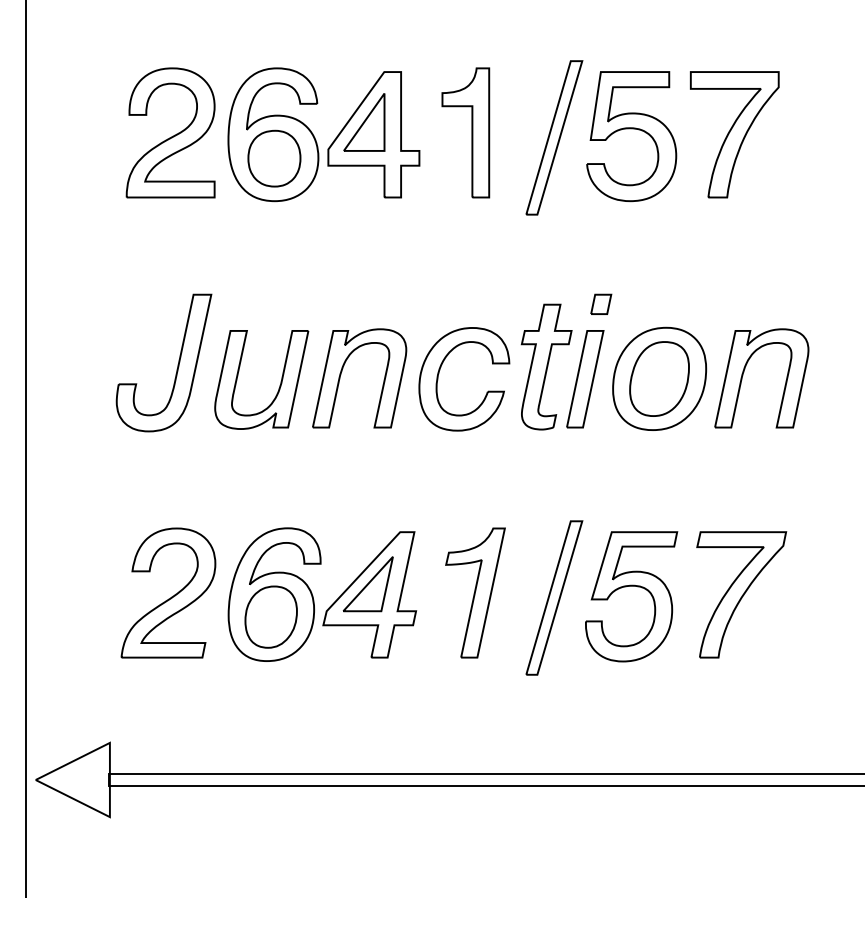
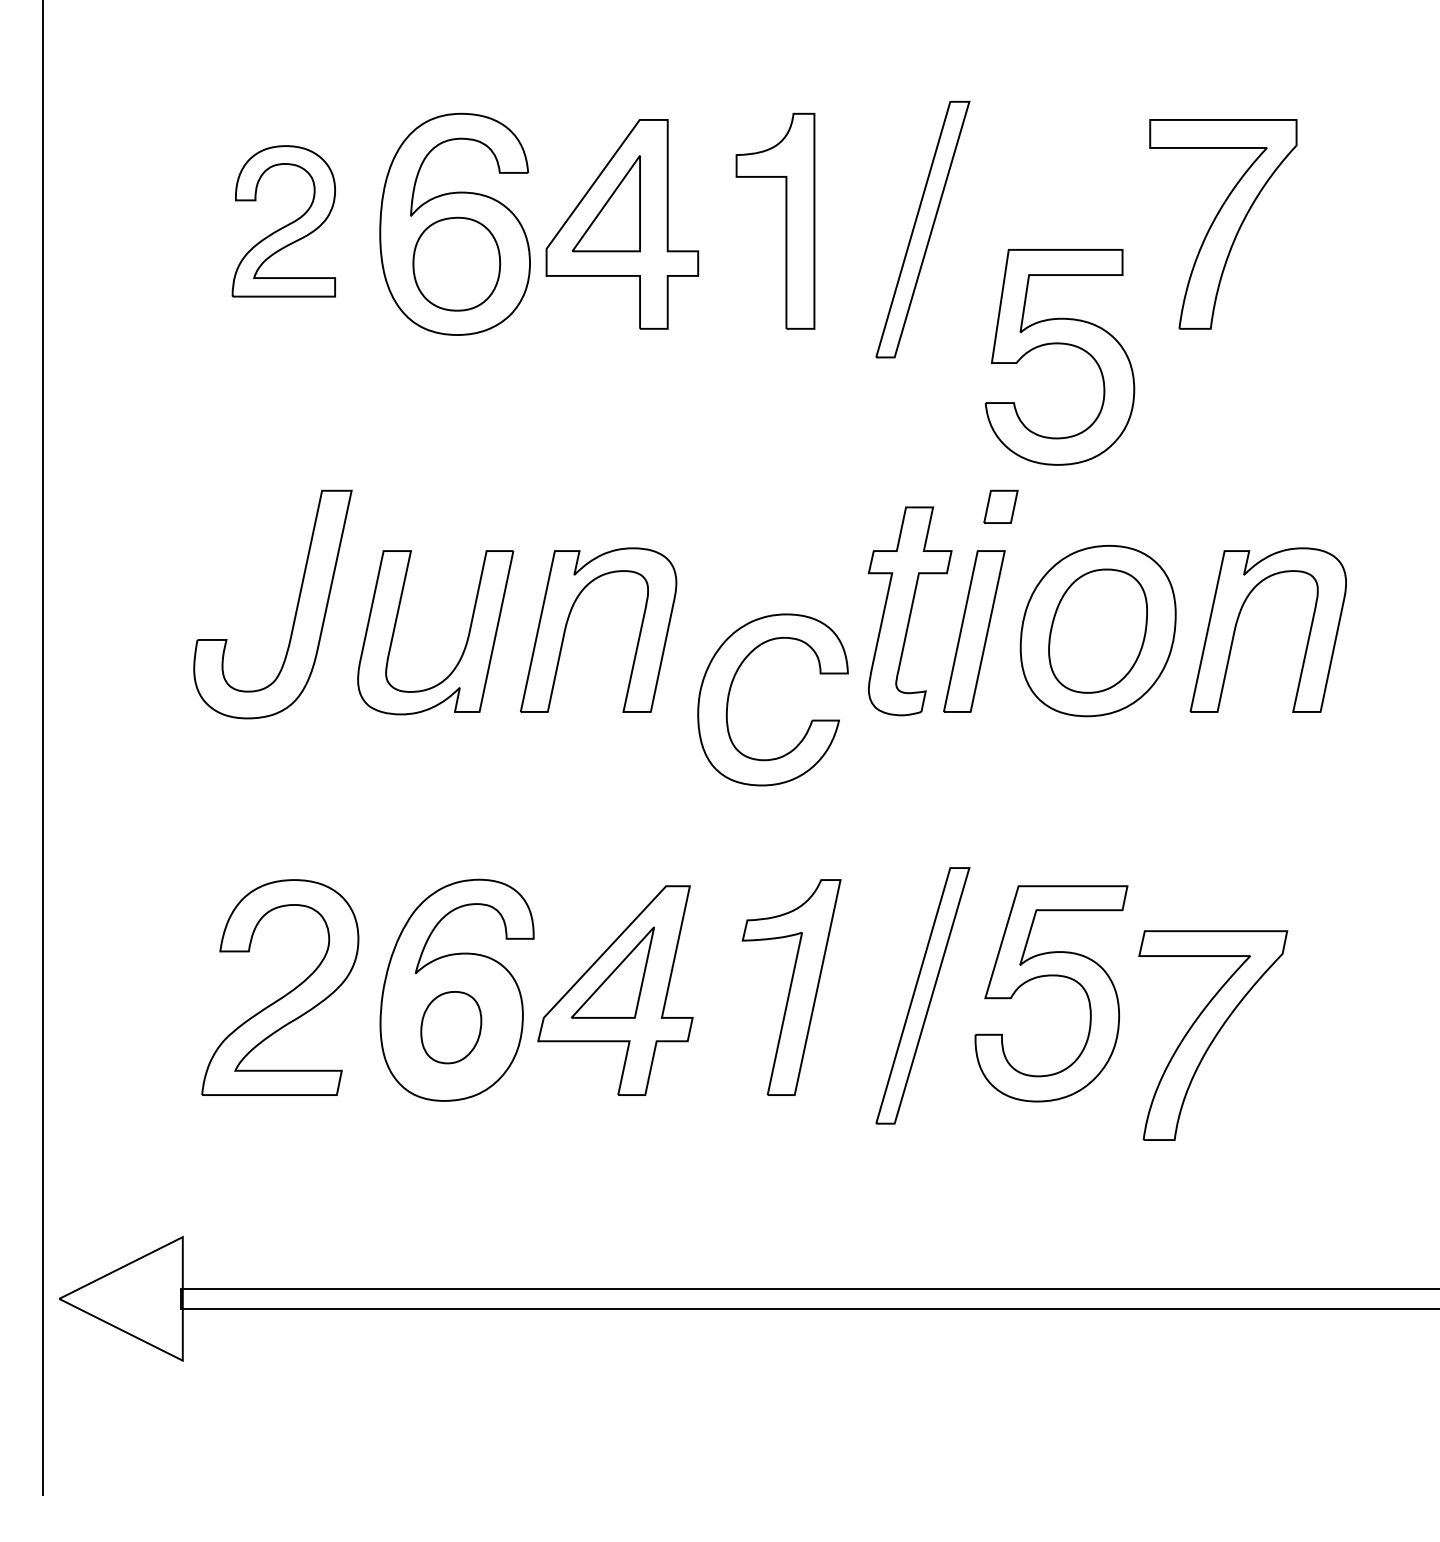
part: (631, 129) -> (1059, 345), moved
part: (170, 132) -> (283, 220), size x0.7
part: (486, 392) -> (809, 721), moved
part: (741, 594) -> (1212, 1034), moved
part: (270, 616) -> (450, 1026), size x0.7

